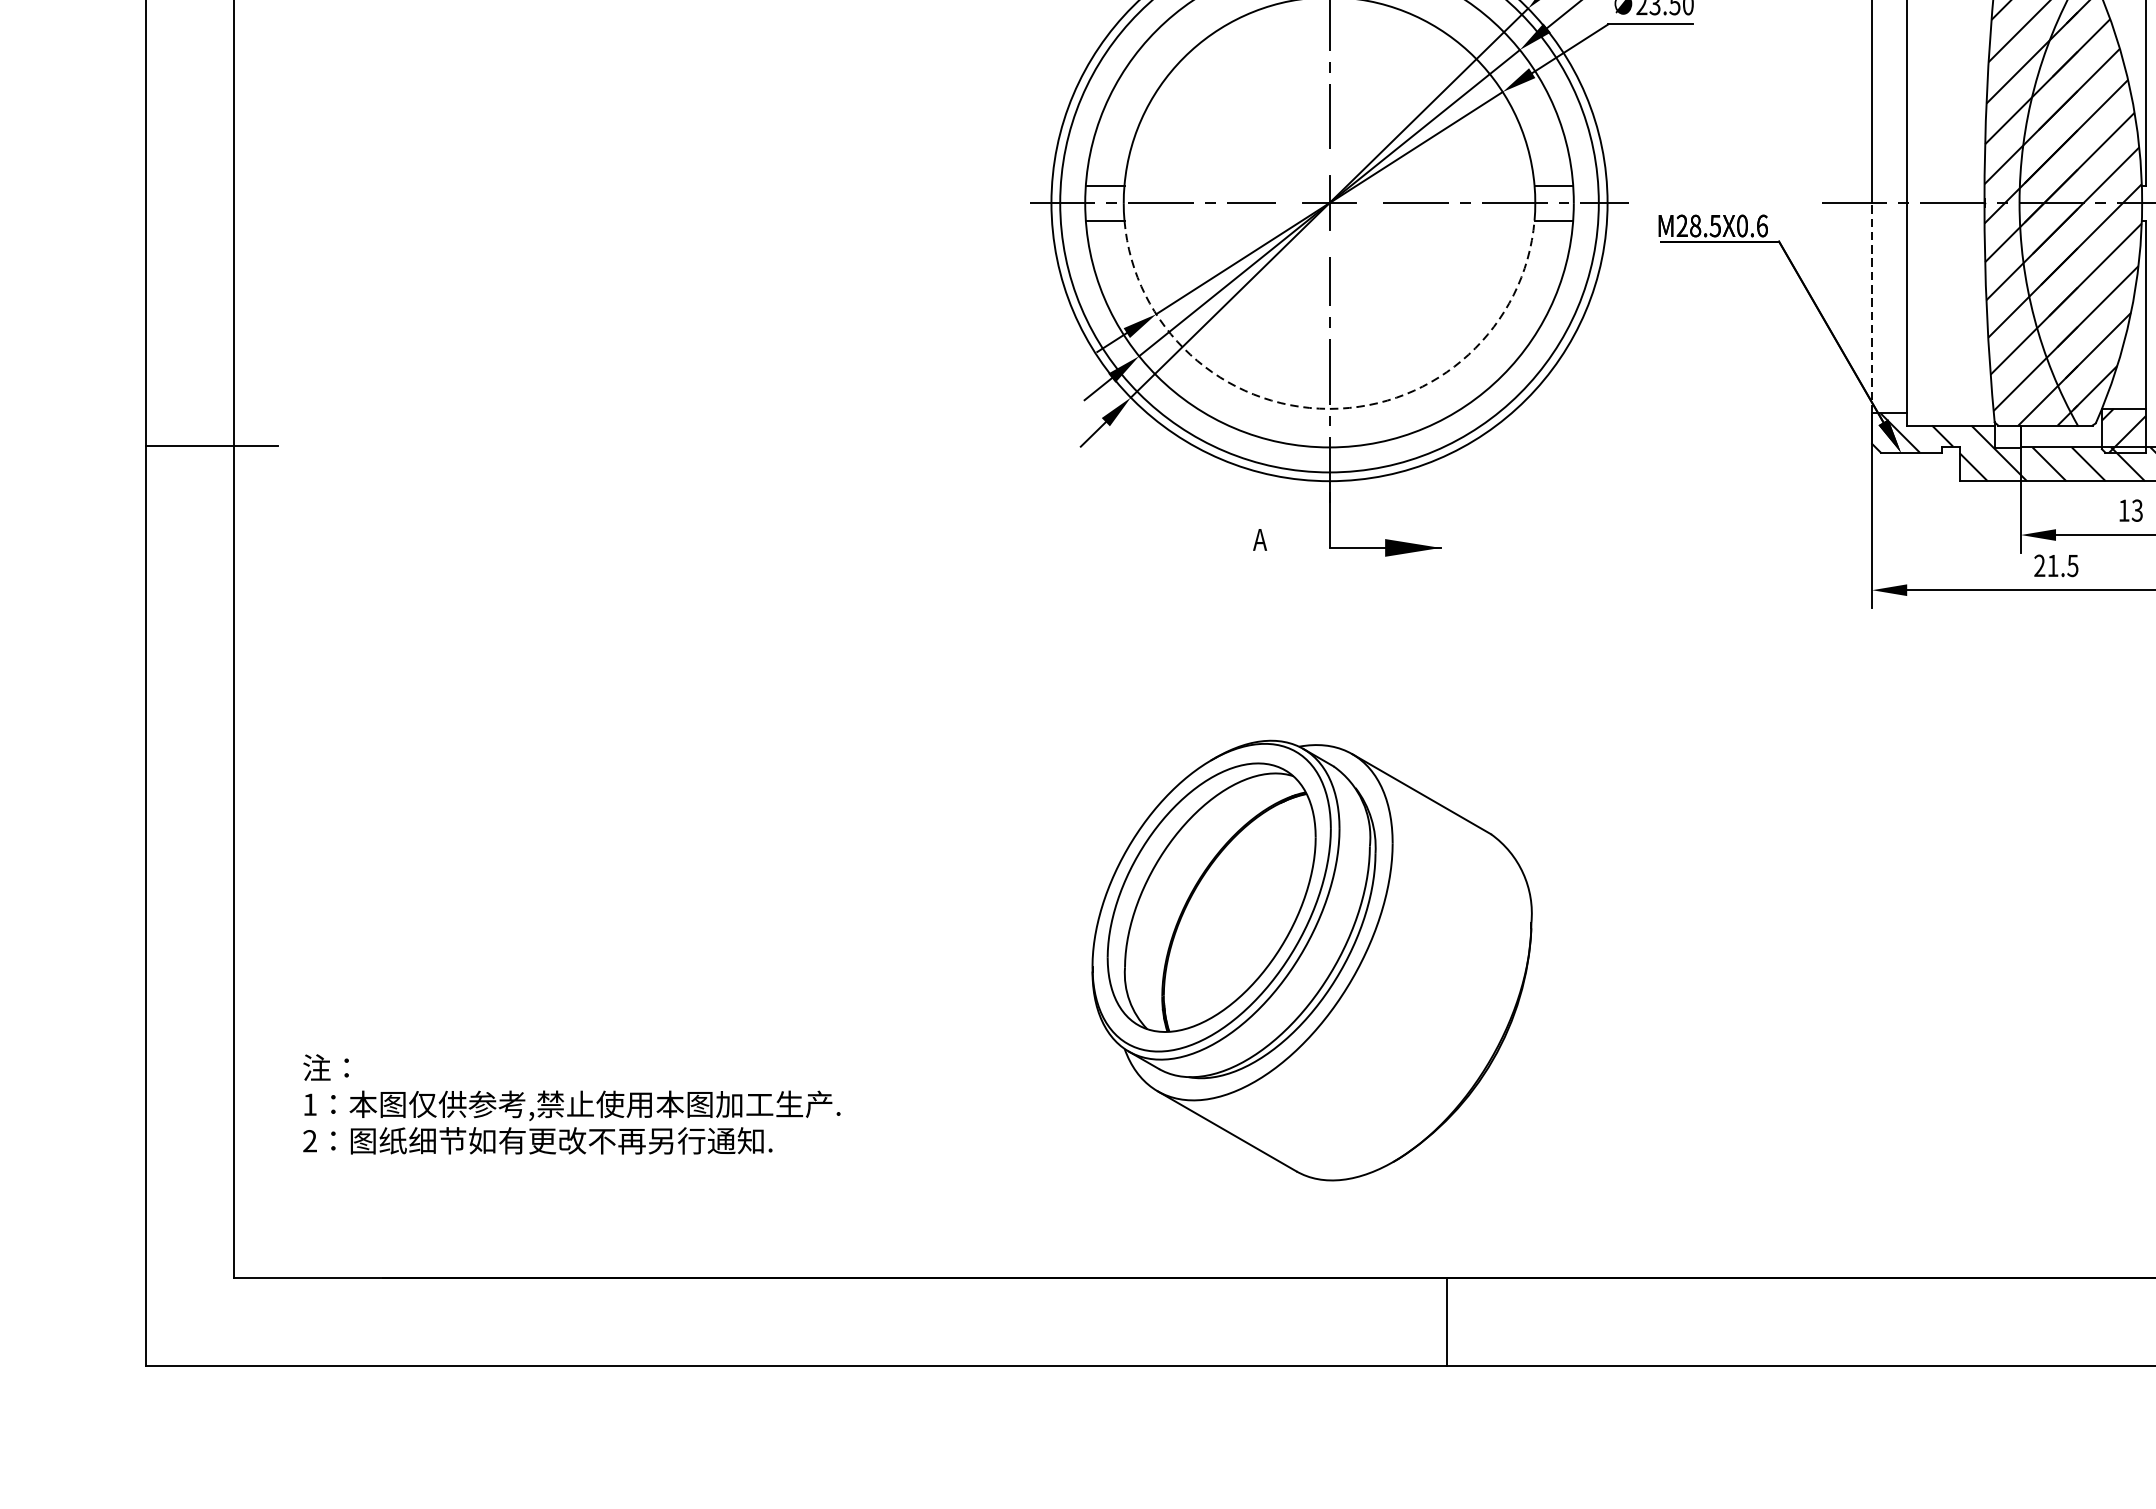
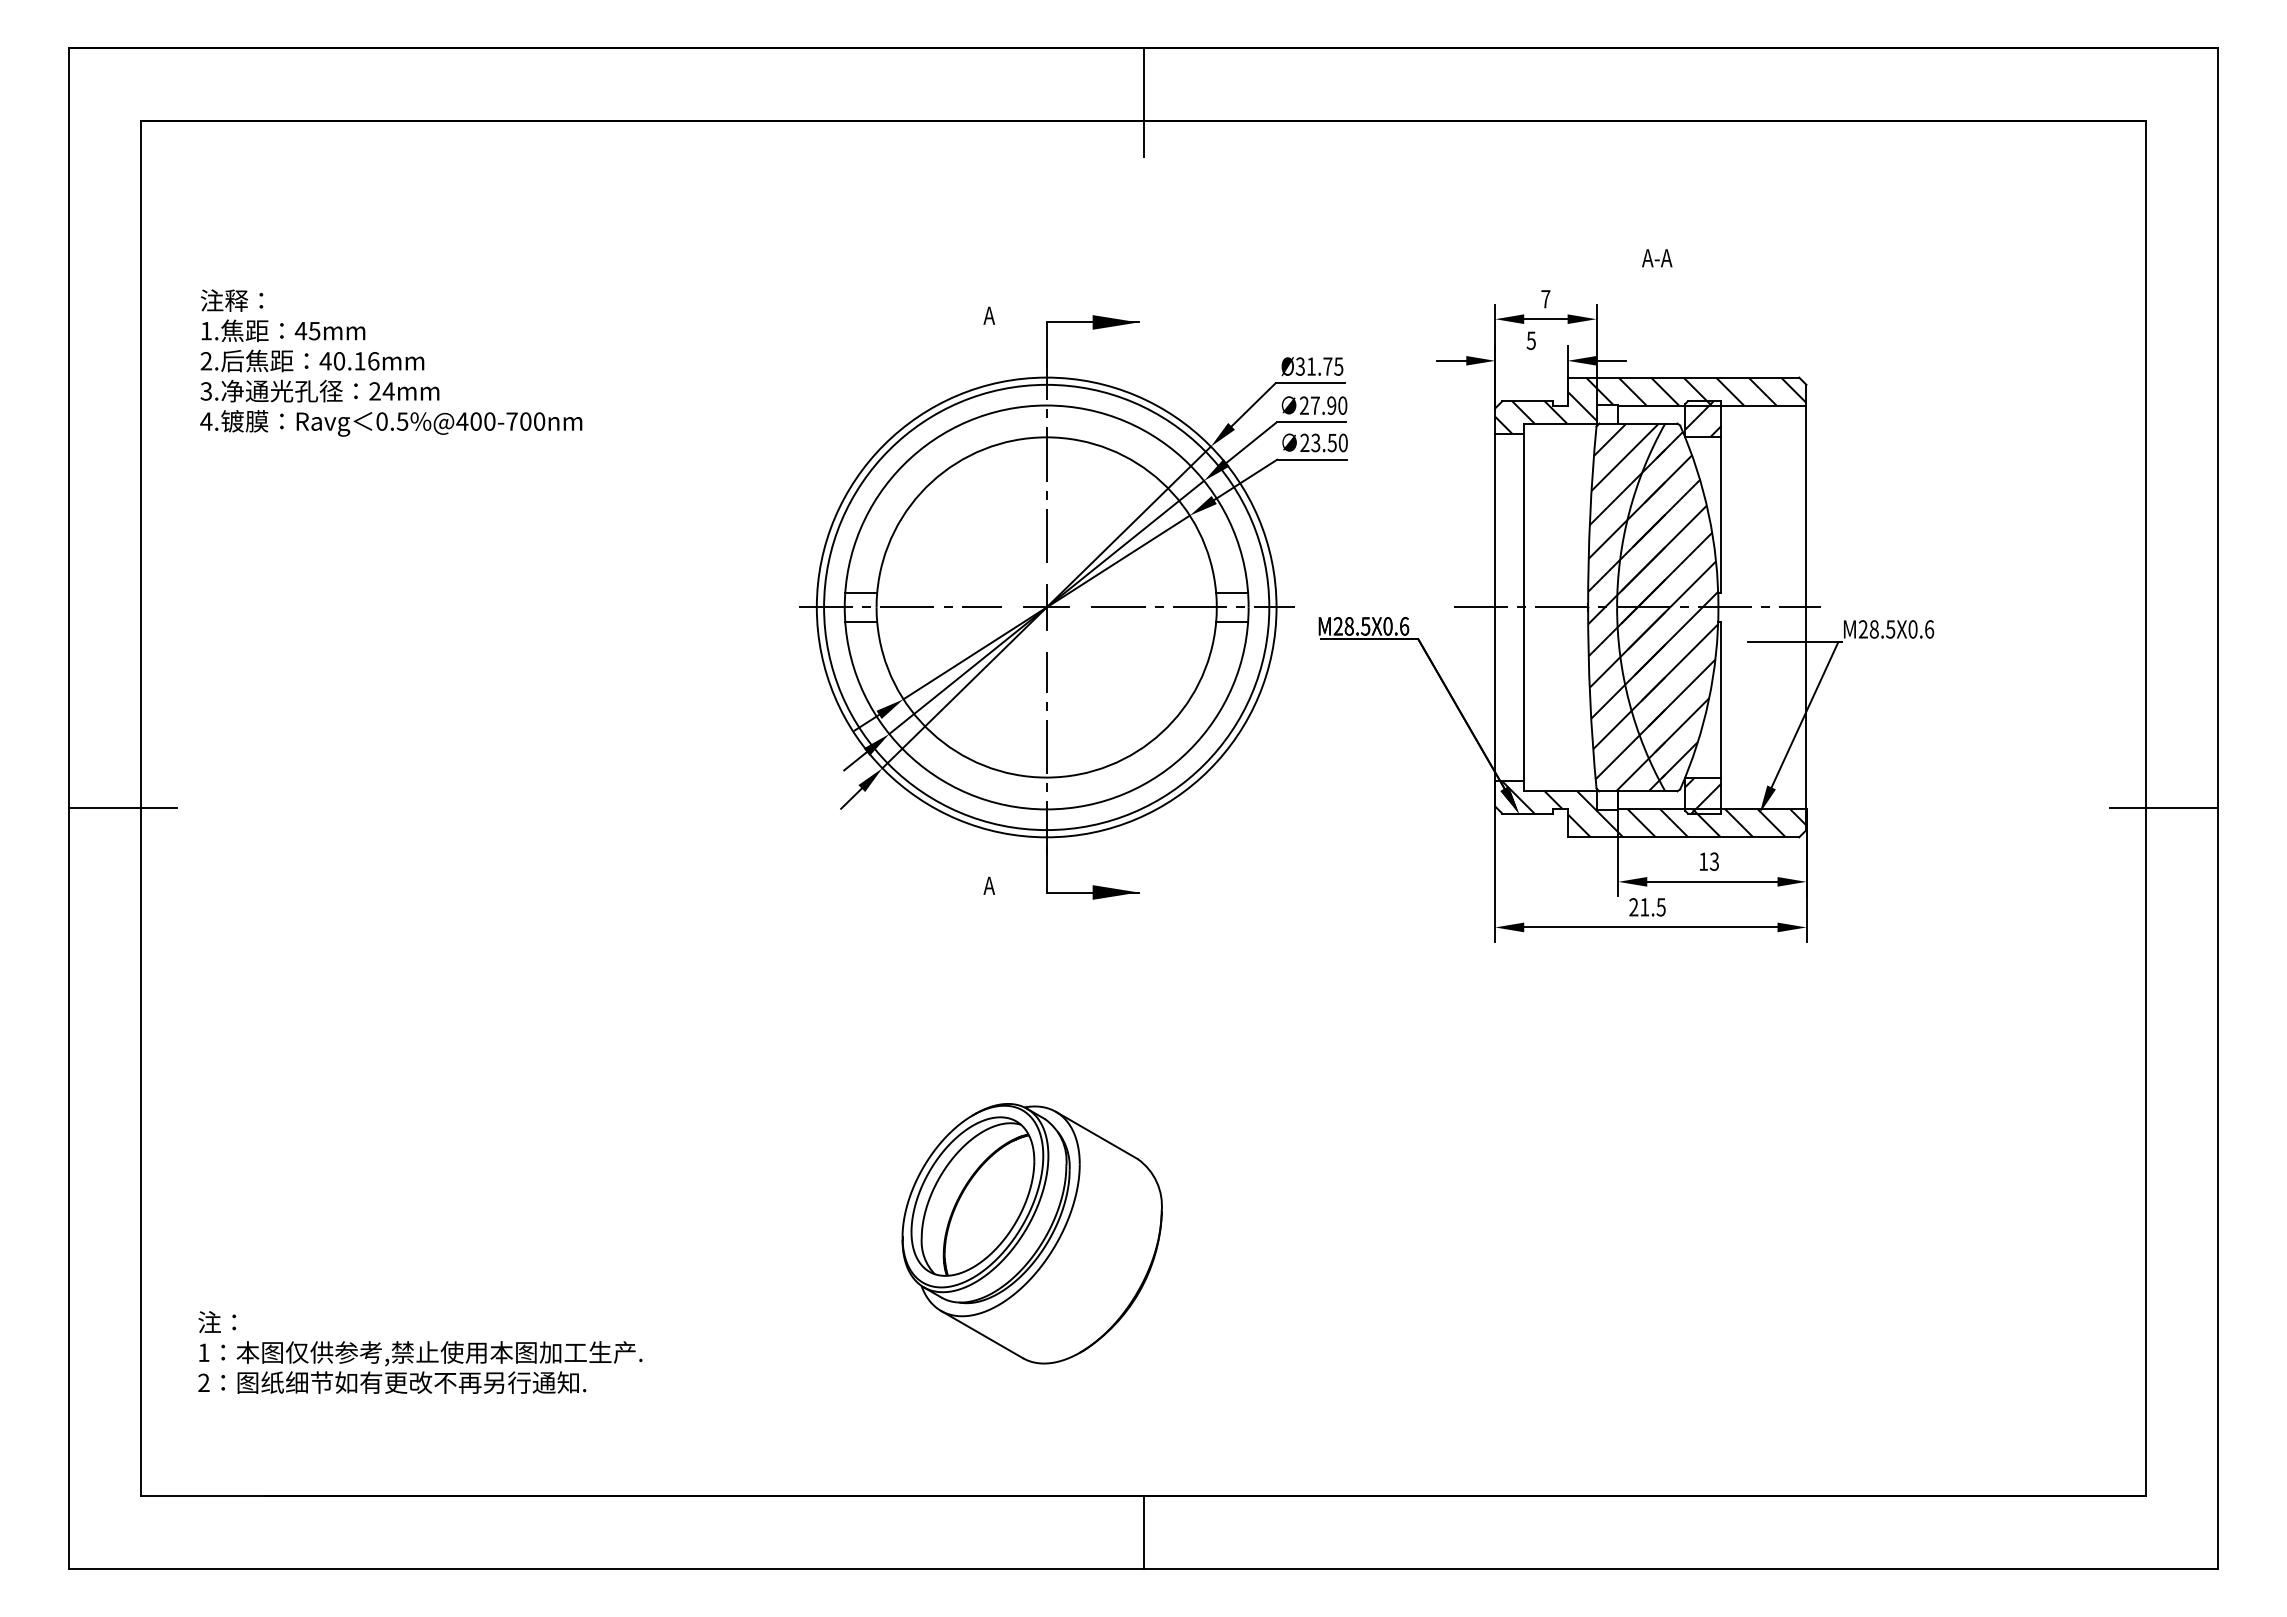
line: (1872, 308) -> (1495, 694), dashed -> solid
arc: (1329, 408) -> (1046, 777), dashed -> solid
part: (1311, 960) -> (1031, 1233), size x0.71

